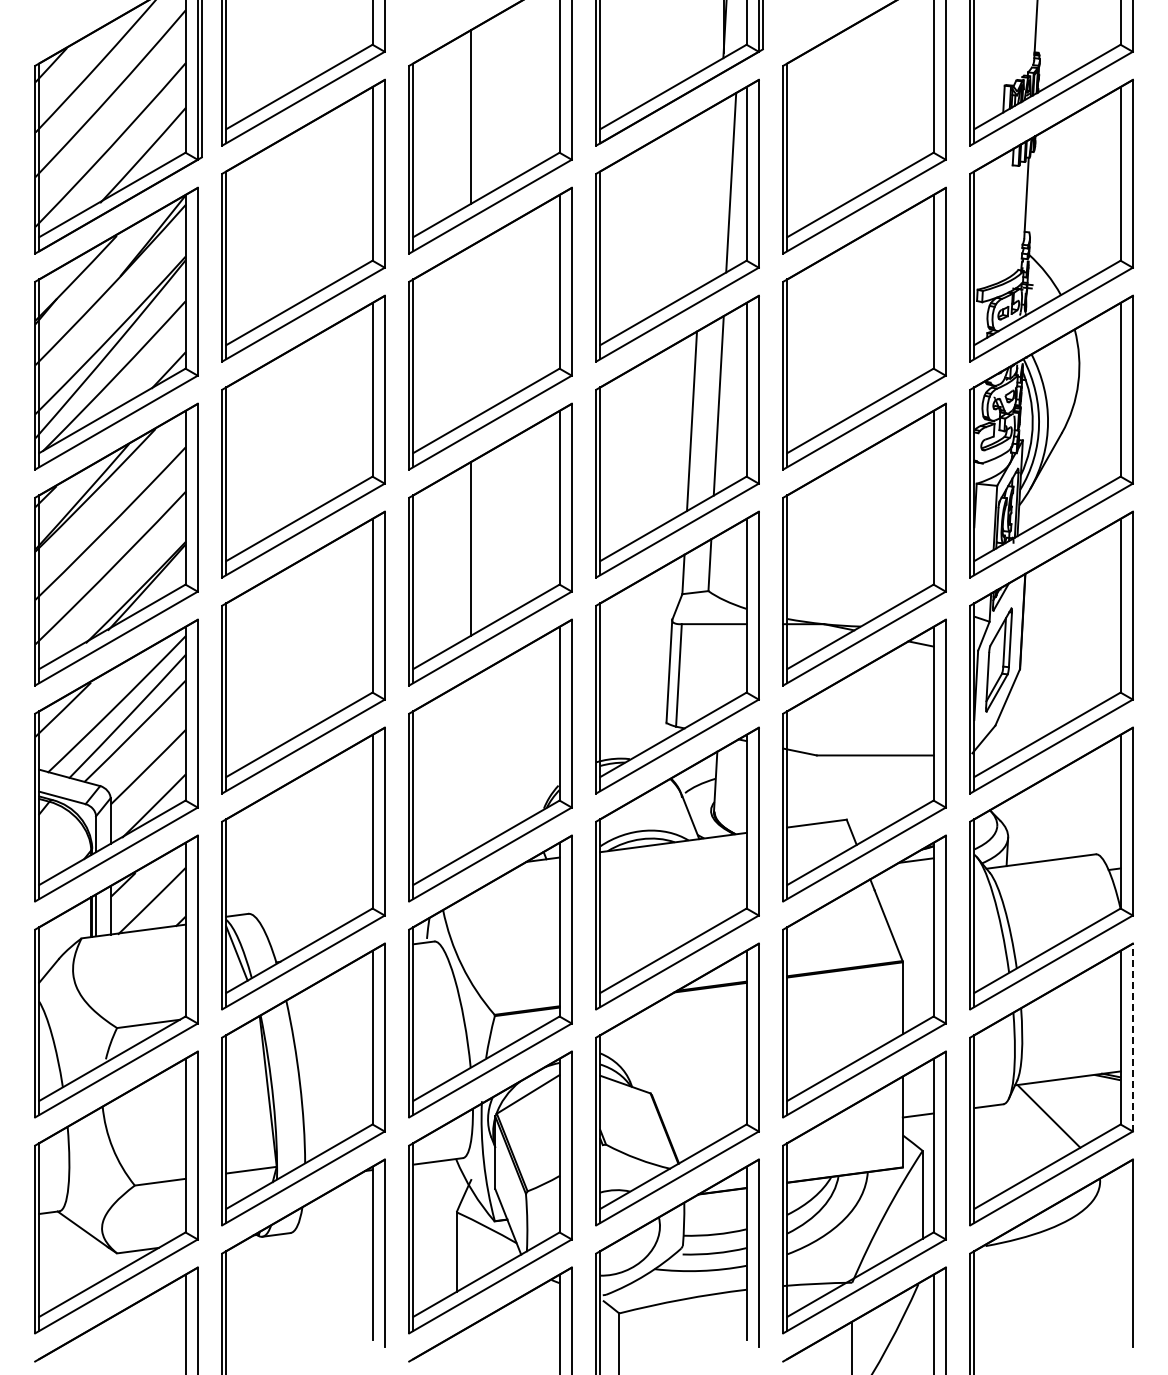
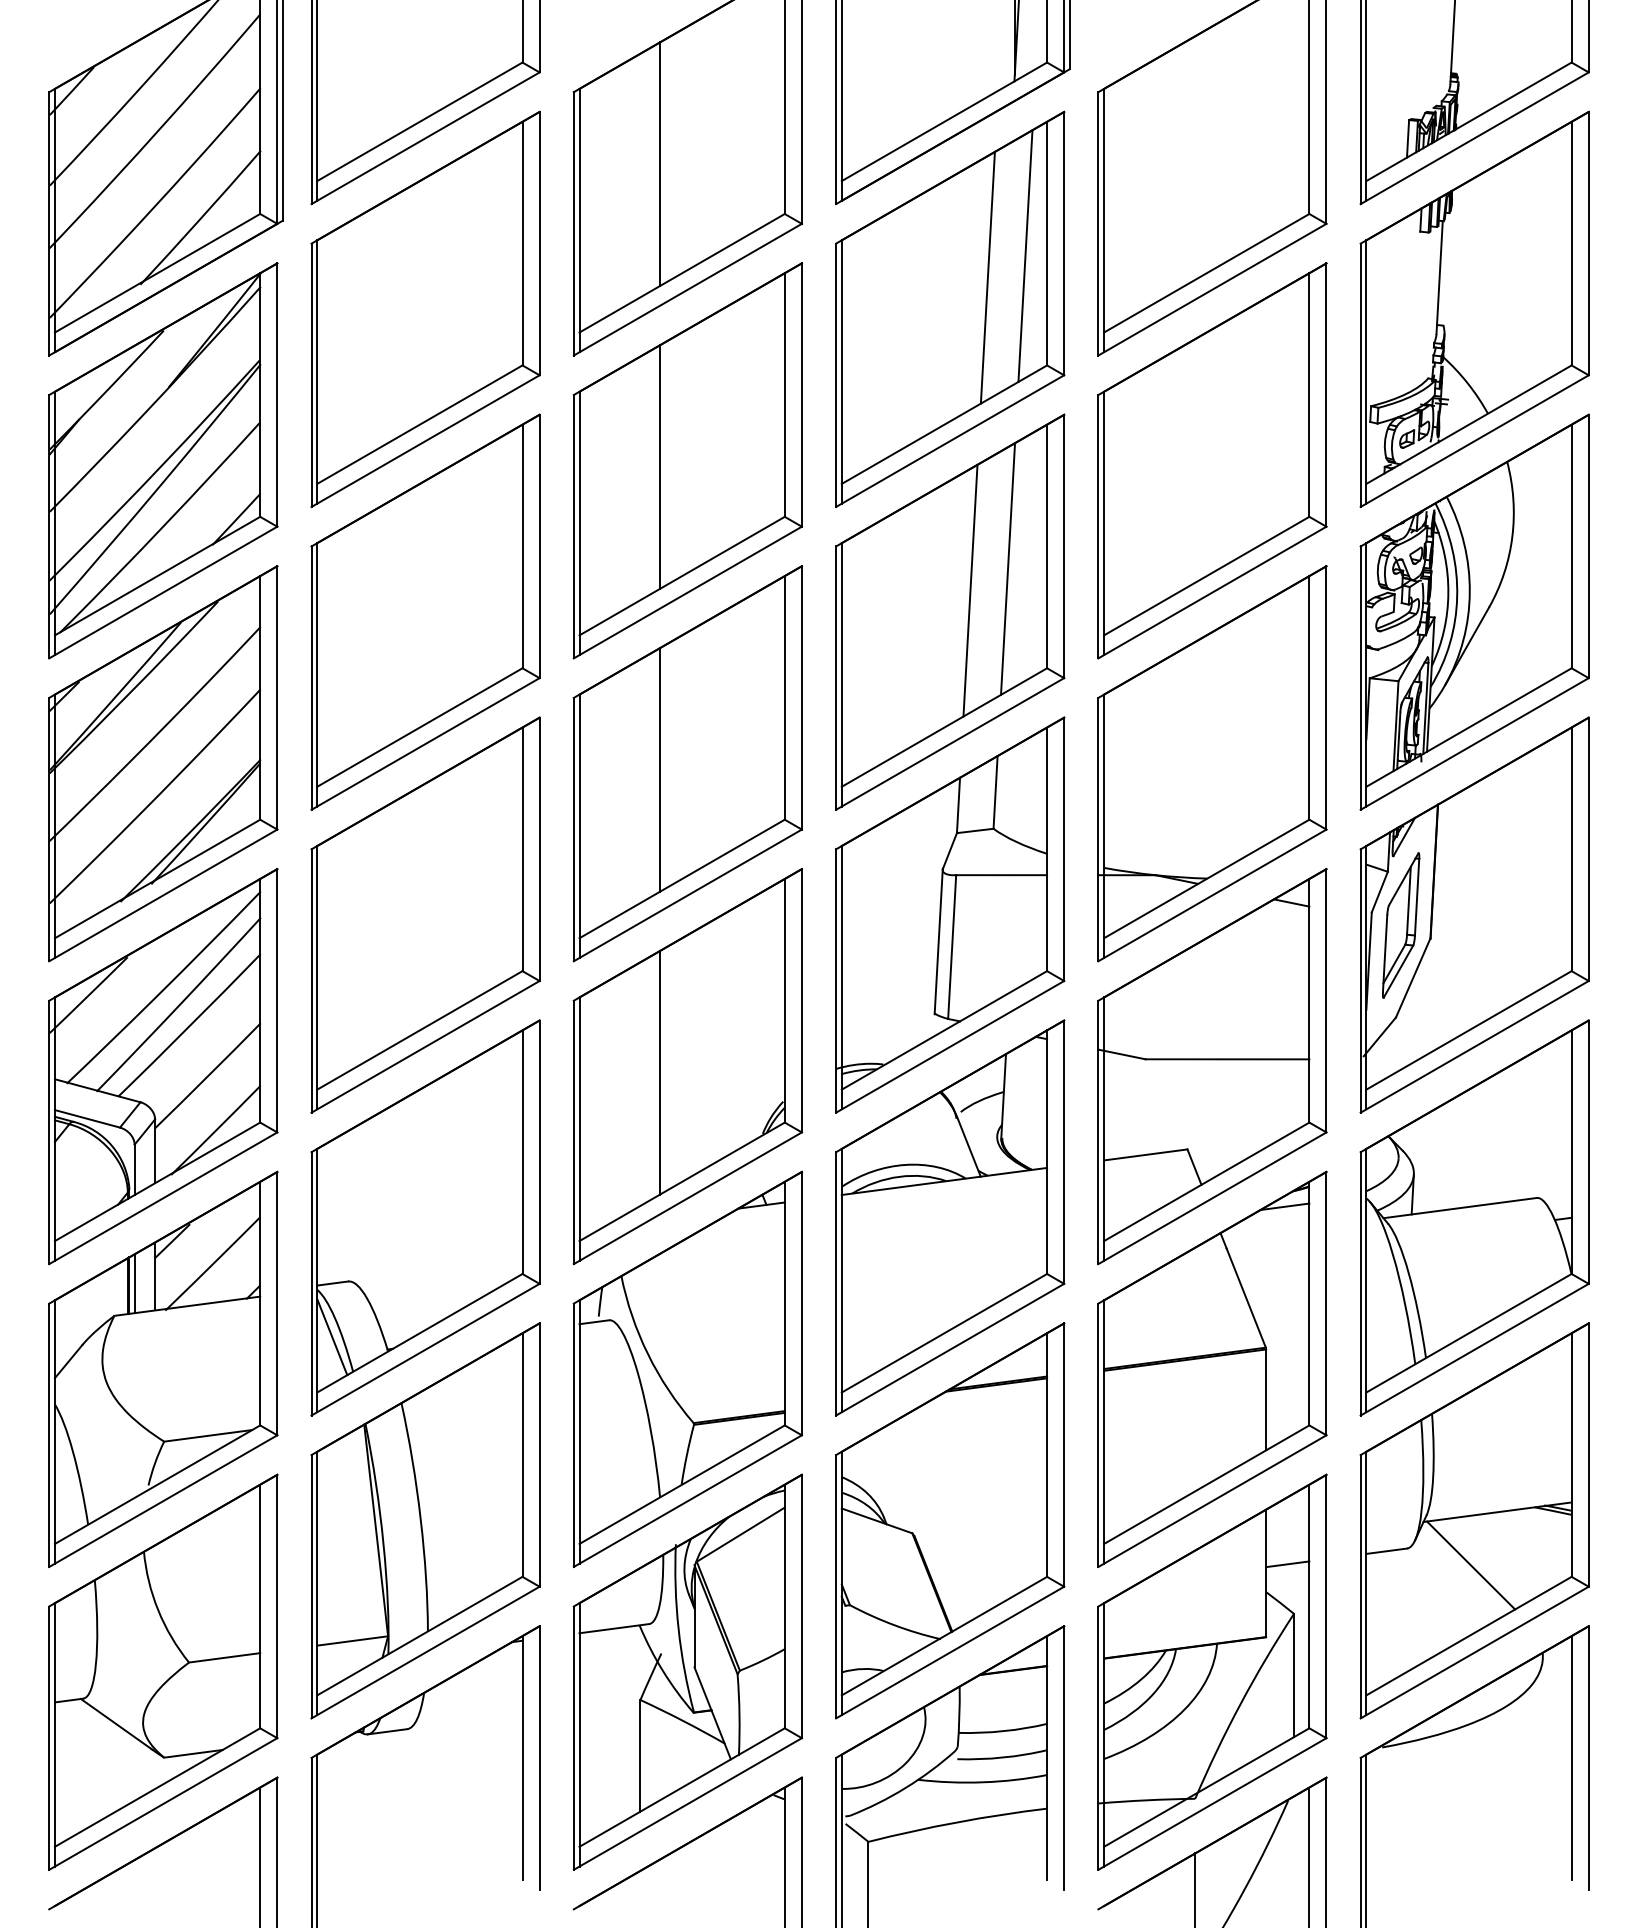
line: (704, 197) -> (988, 276), added
line: (470, 333) -> (659, 467), added
line: (470, 764) -> (659, 1071), added
line: (1132, 1037) -> (1588, 1454), dashed -> solid
line: (1120, 1253) -> (1571, 1757), added

